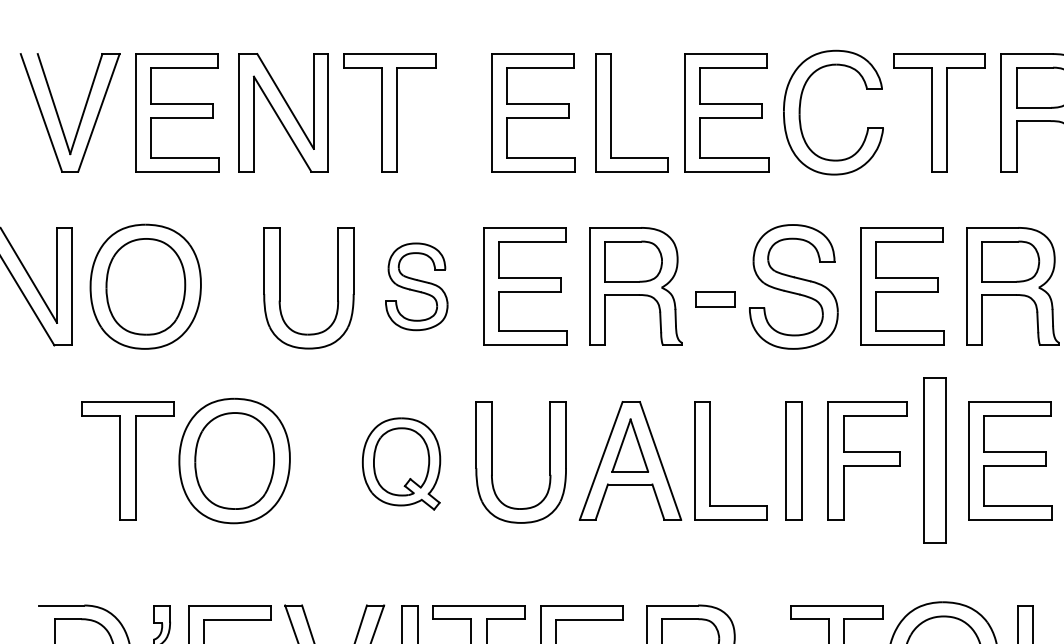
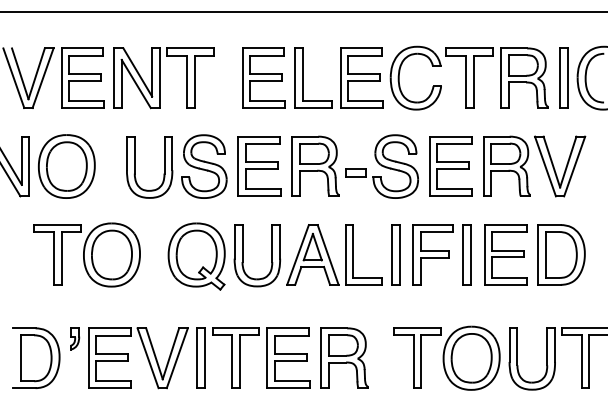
part: (416, 286) -> (204, 166), size x1.43
part: (933, 459) -> (466, 254), size x0.71
part: (401, 463) -> (196, 256), size x1.43

